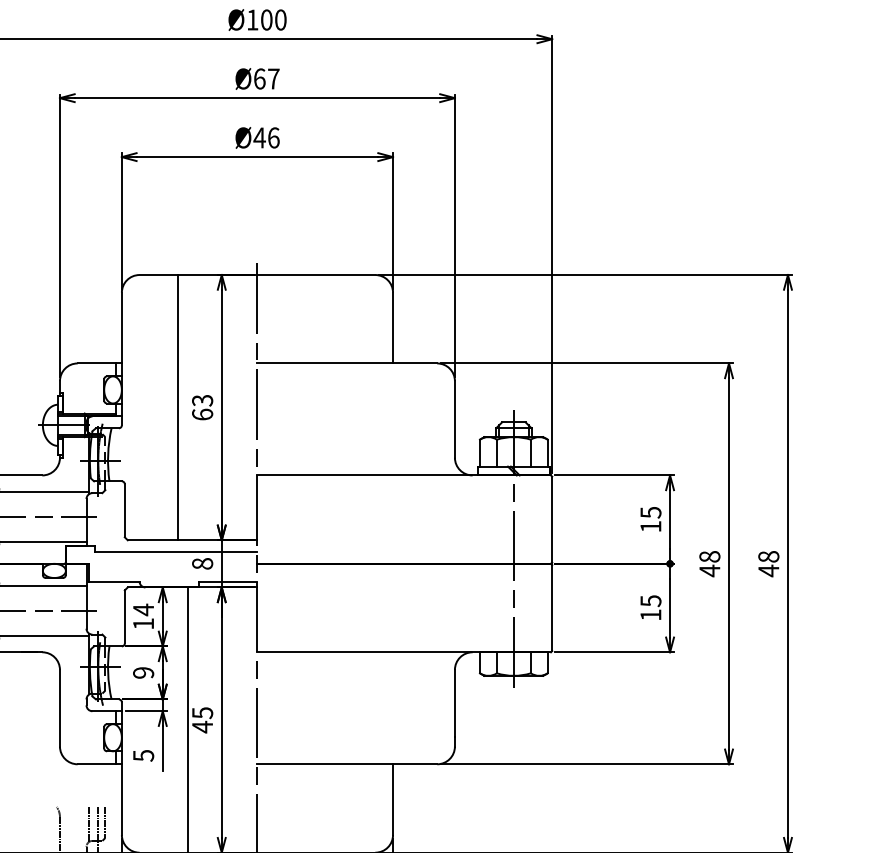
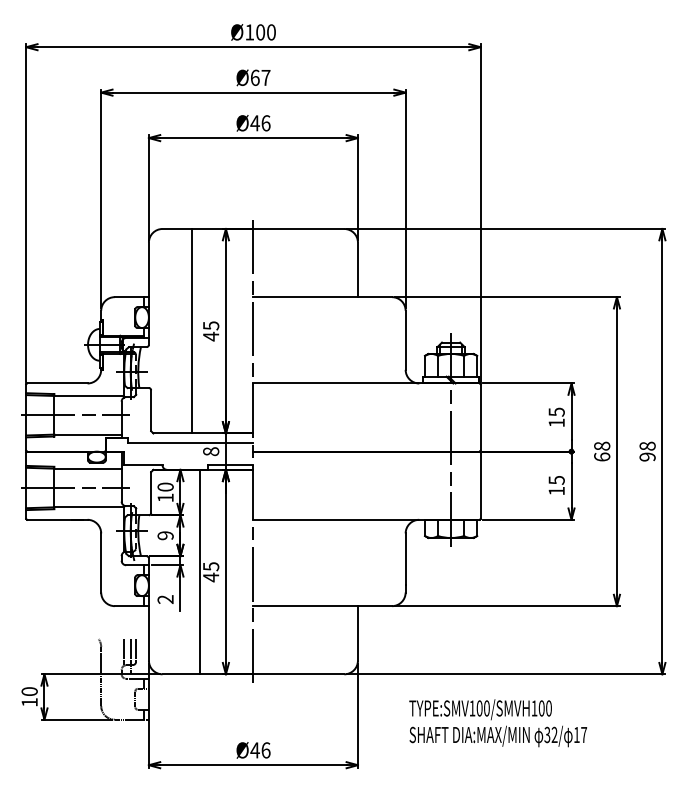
text: (203, 408) -> (211, 331), 63 -> 45
text: (710, 570) -> (602, 456), 48 -> 68
text: (768, 570) -> (647, 456), 48 -> 98
text: (143, 610) -> (165, 487), 14 -> 10
text: (143, 755) -> (165, 599), 5 -> 2

